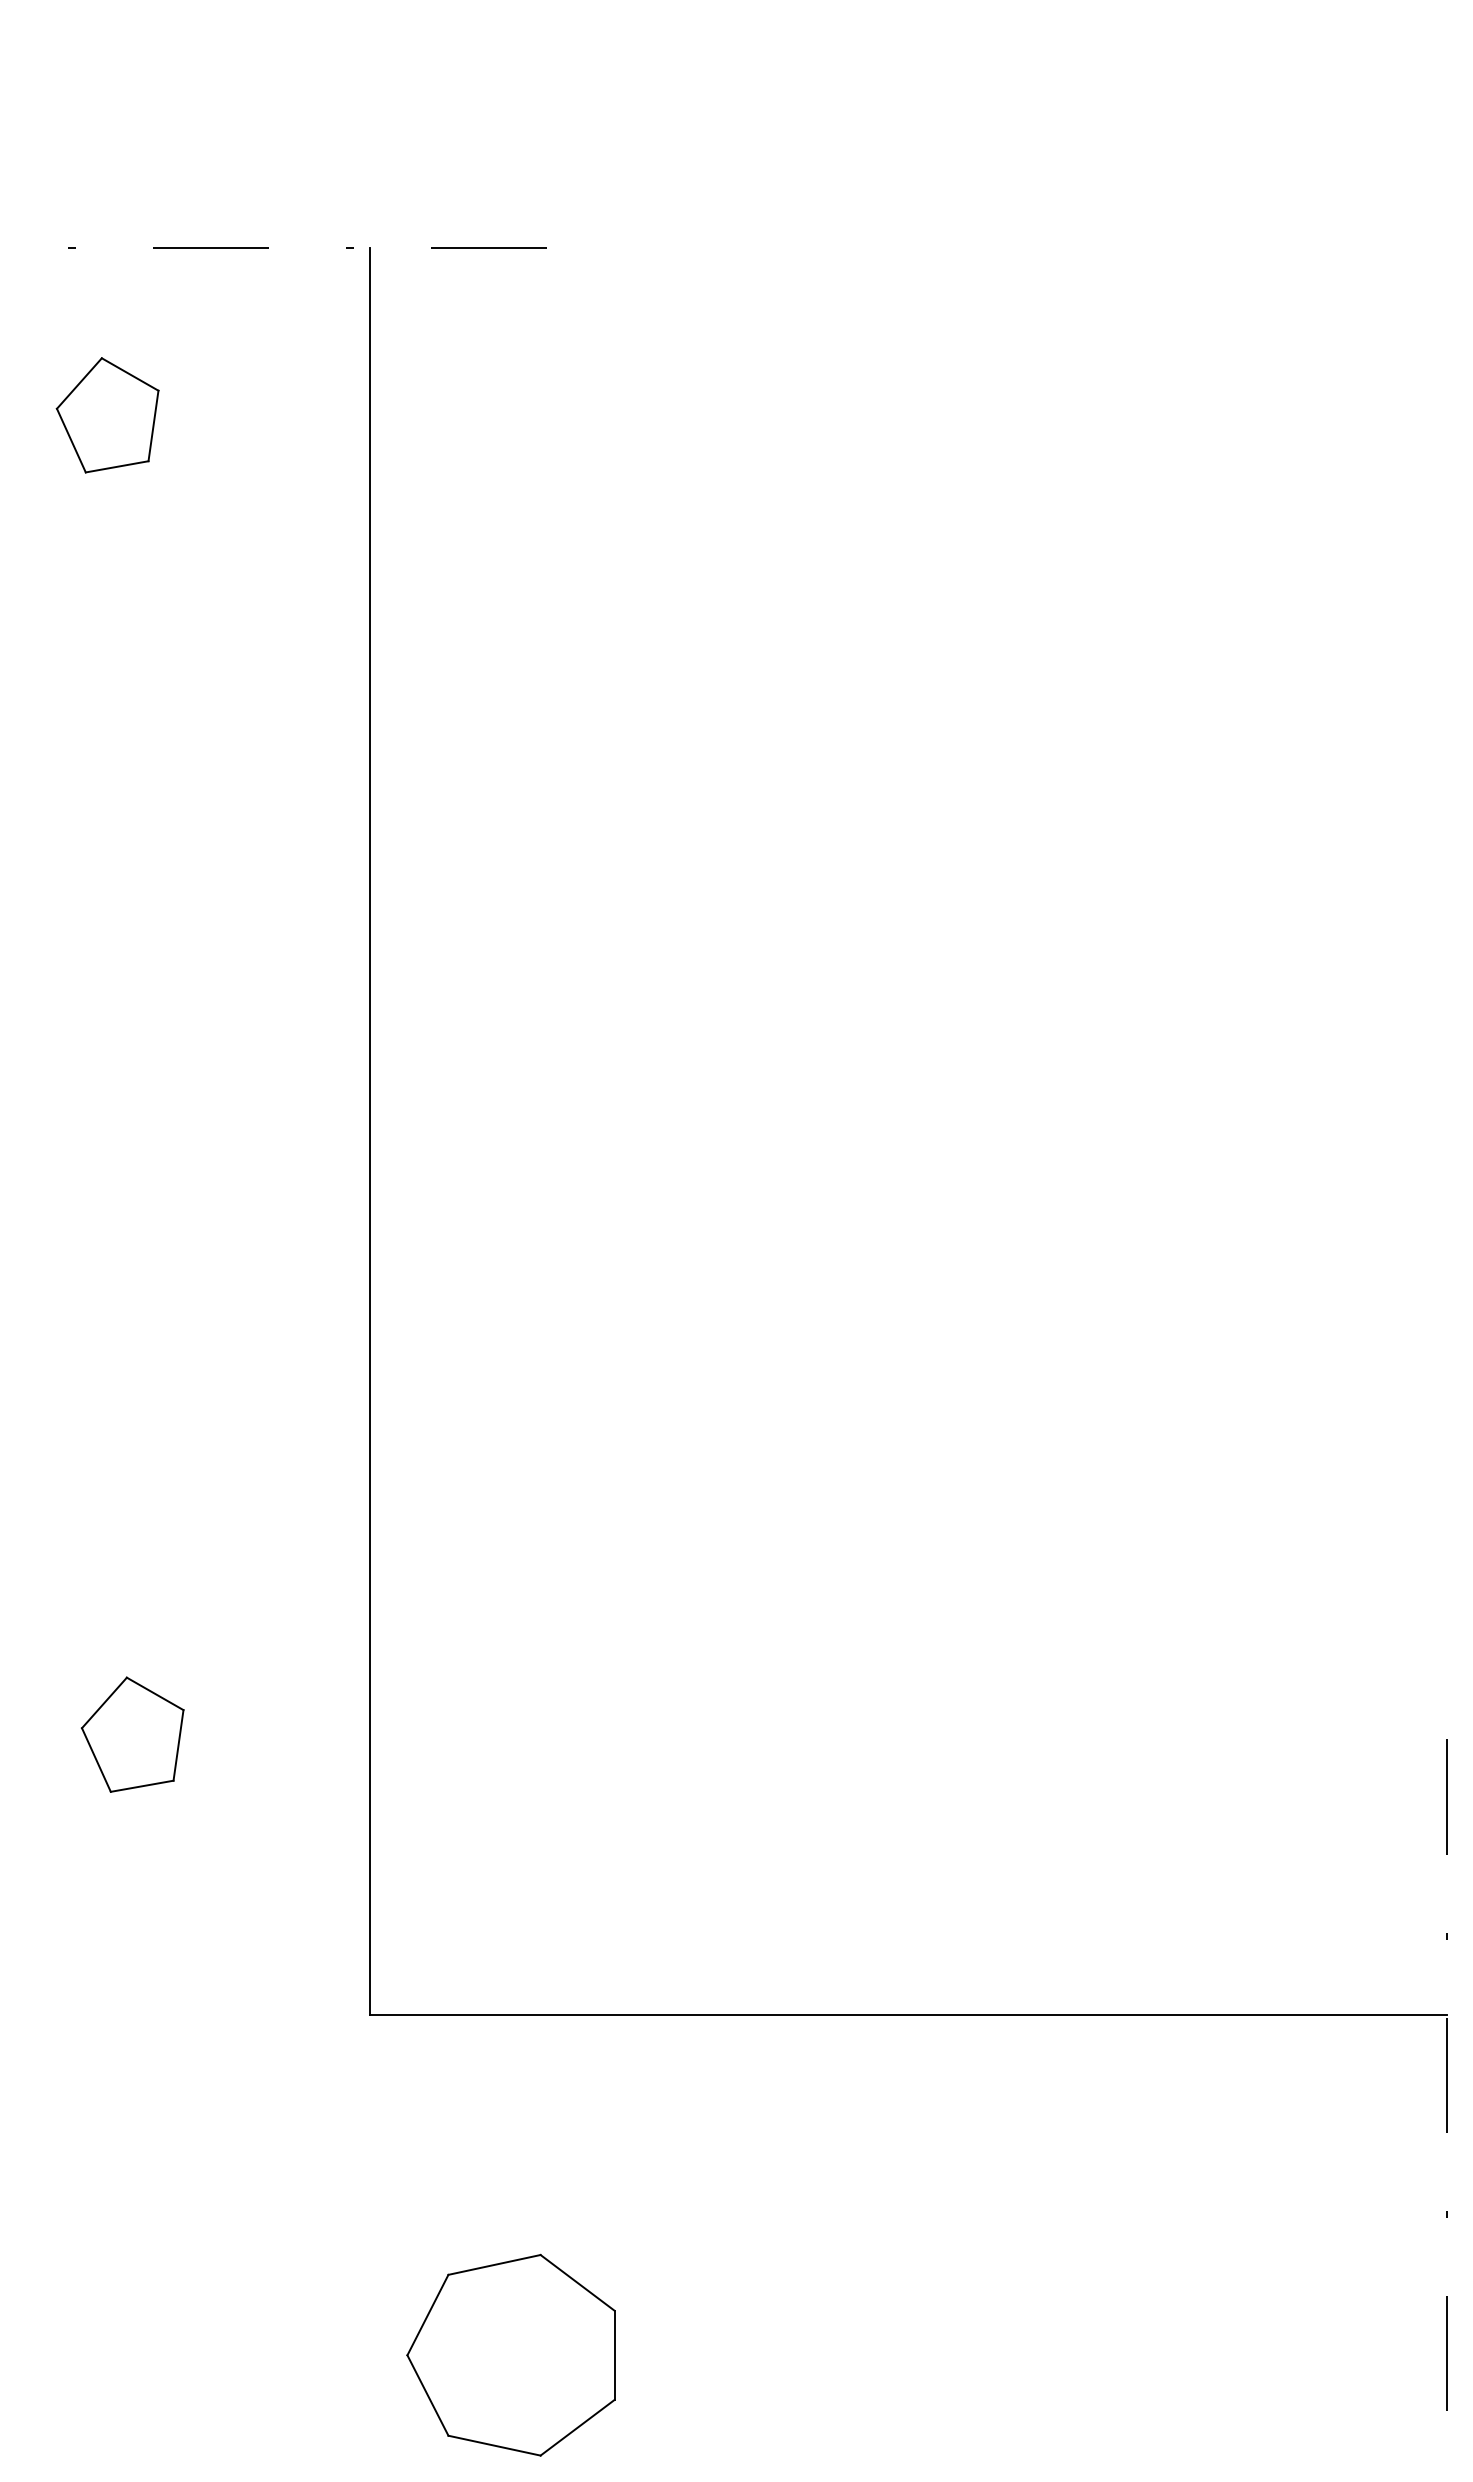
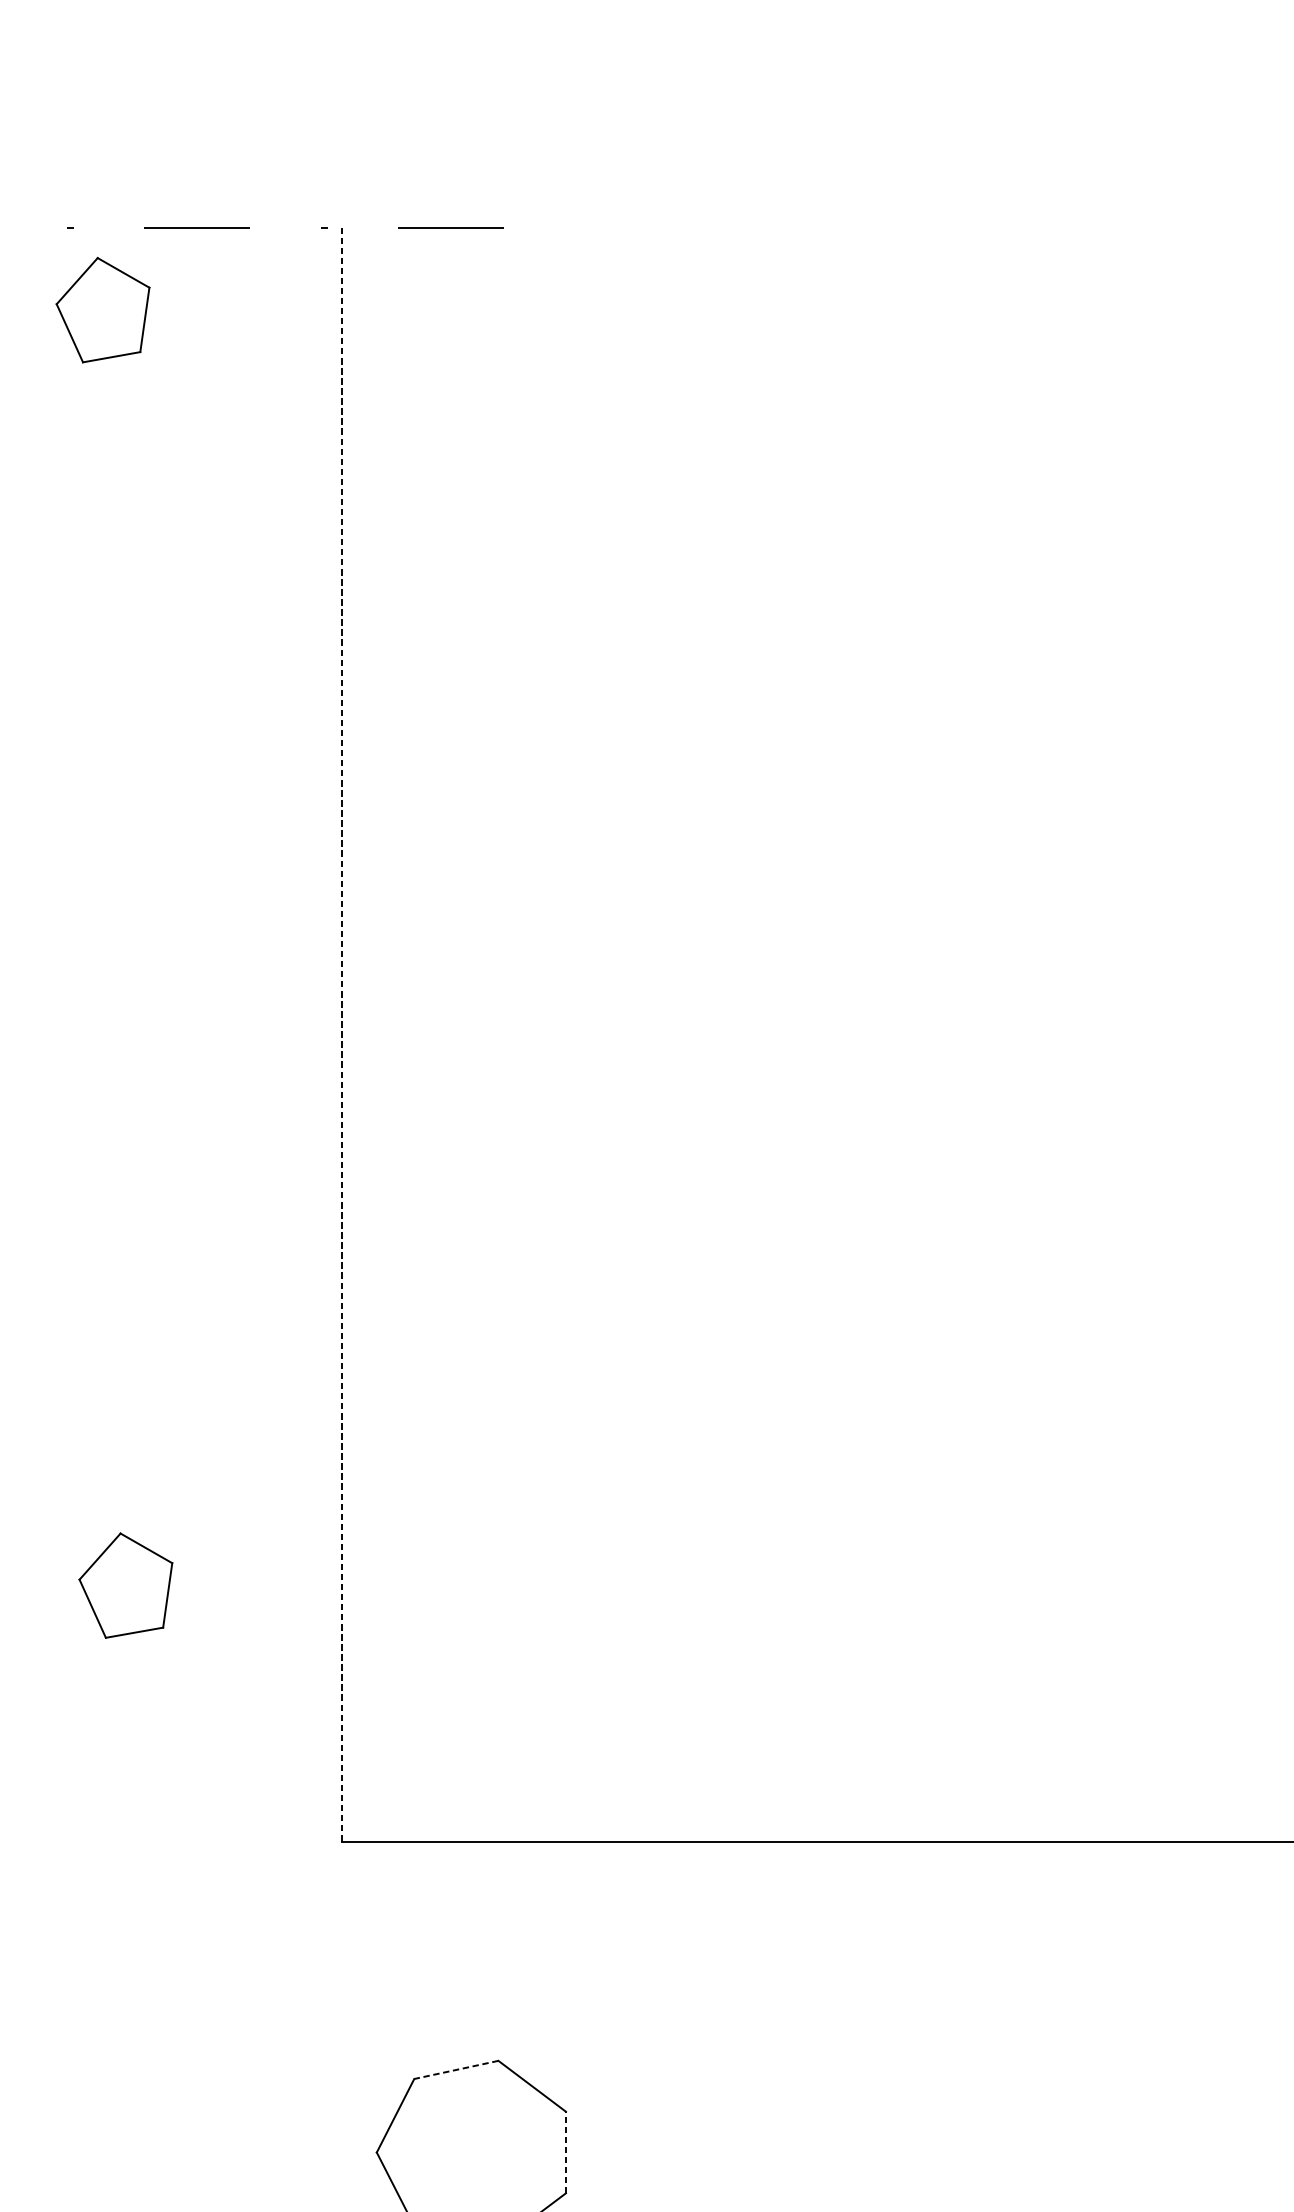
part: (107, 415) -> (102, 310), moved
line: (369, 1130) -> (342, 1033), solid -> dashed
line: (494, 2265) -> (456, 2070), solid -> dashed
line: (614, 2355) -> (565, 2152), solid -> dashed

